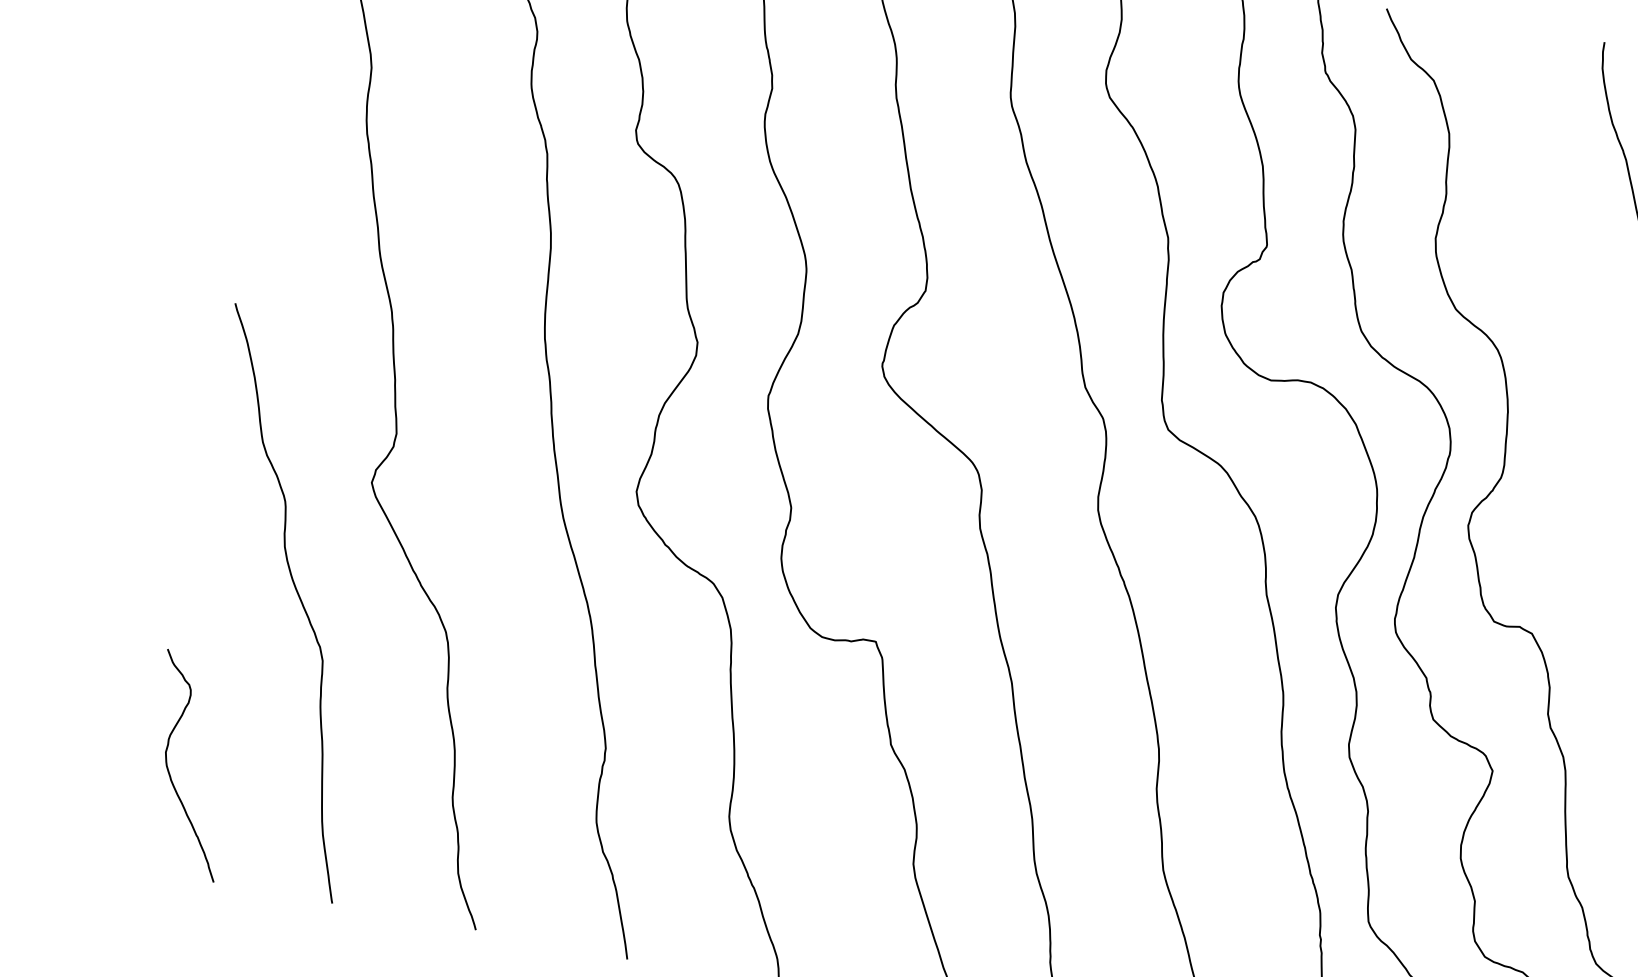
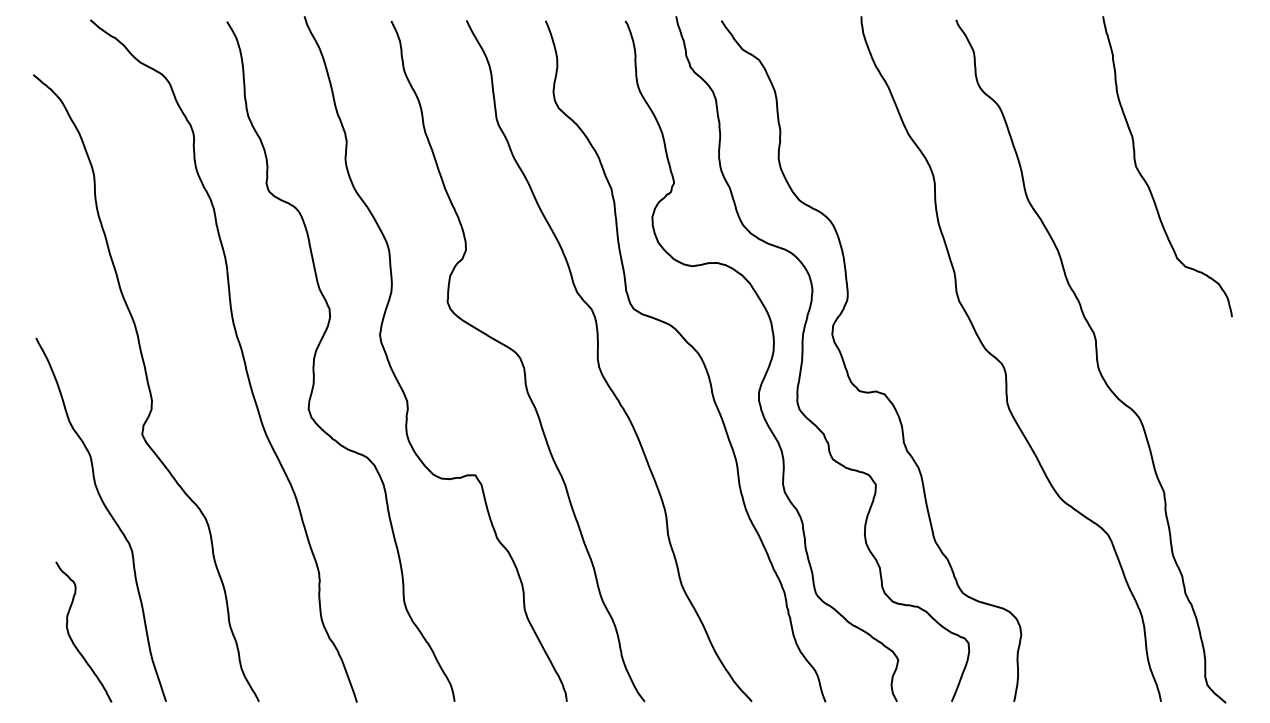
curve: (170, 770) -> (71, 637), moved

